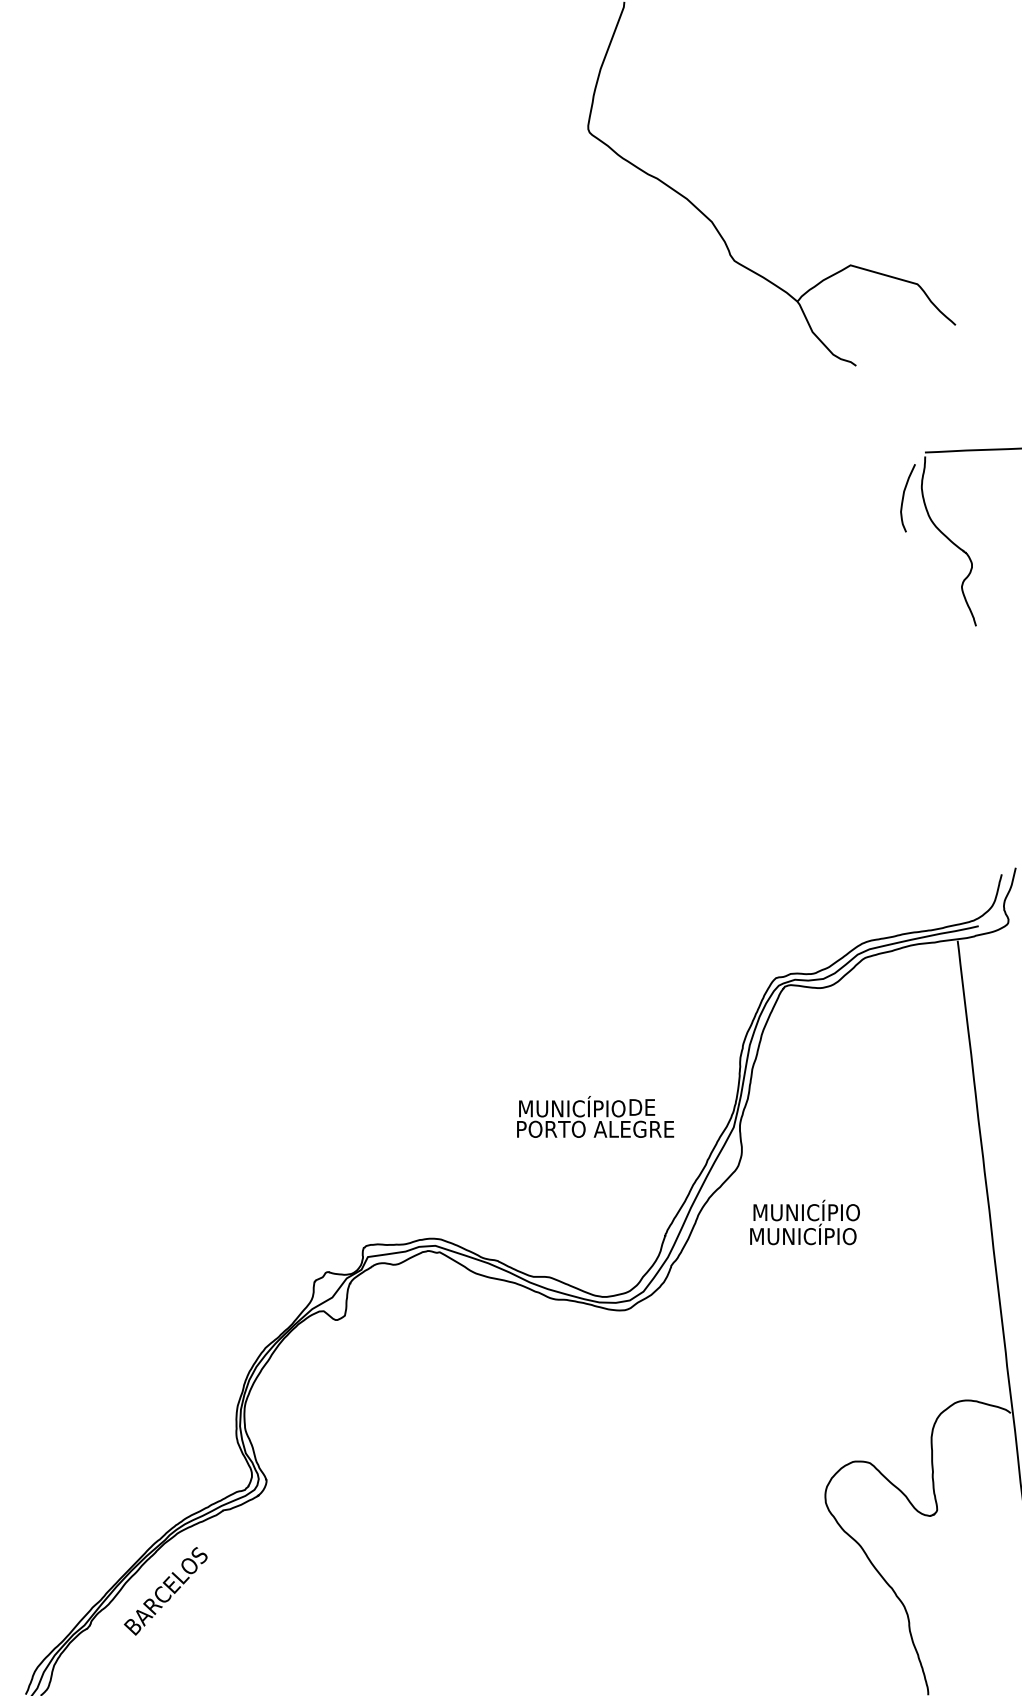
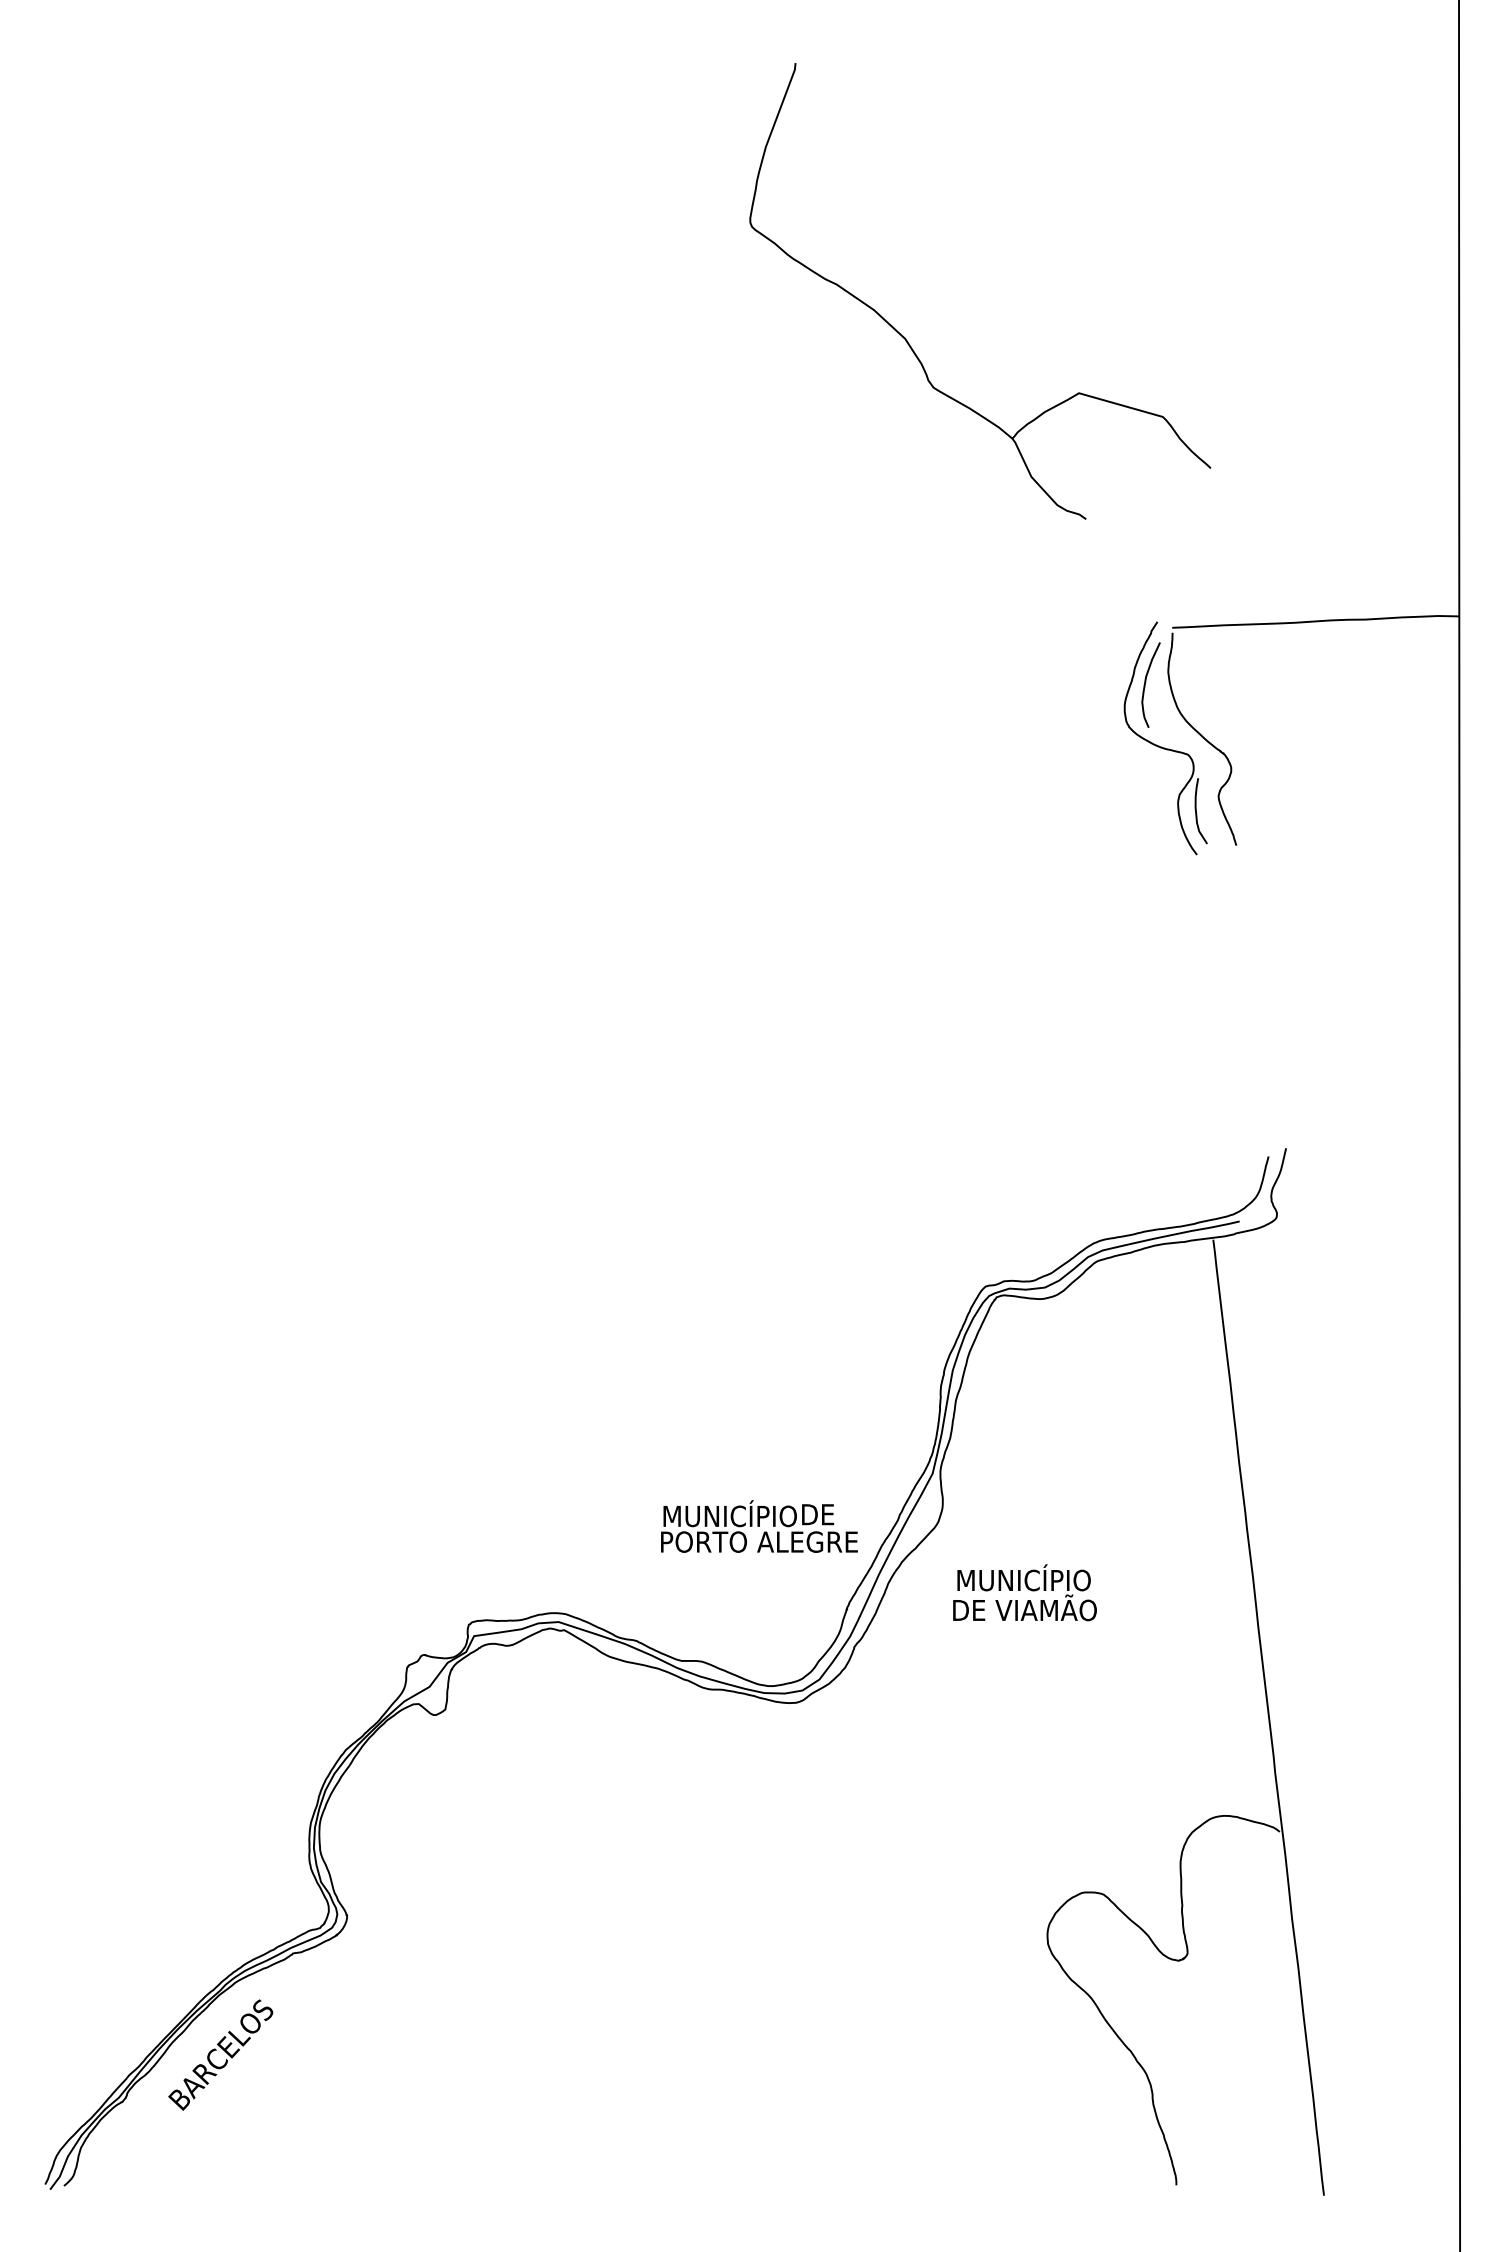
part: (916, 547) -> (1161, 746), added
text: (595, 1116) -> (759, 1526), moved
text: (807, 1234) -> (1025, 1607), MUNICÍPIO -> DE VIAMÃO

